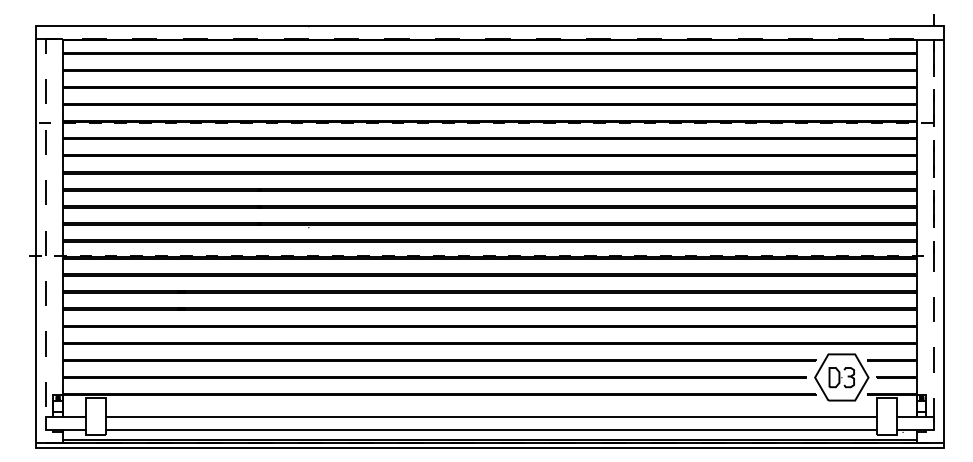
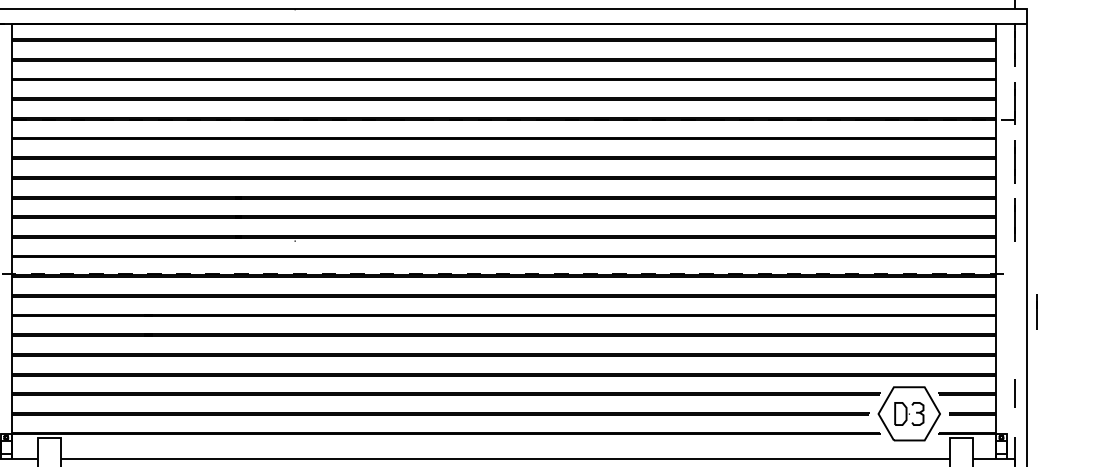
line: (933, 256) -> (1036, 312), moved
line: (933, 309) -> (1014, 335), removed

